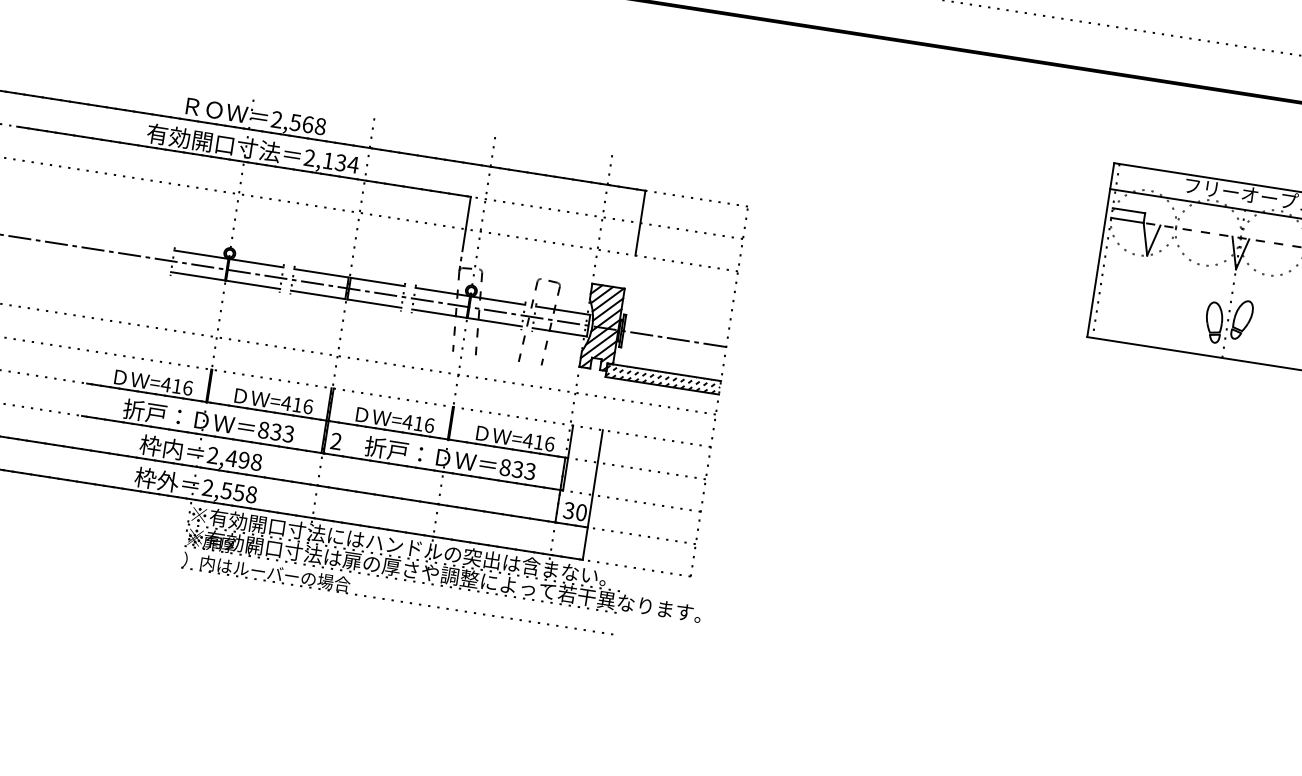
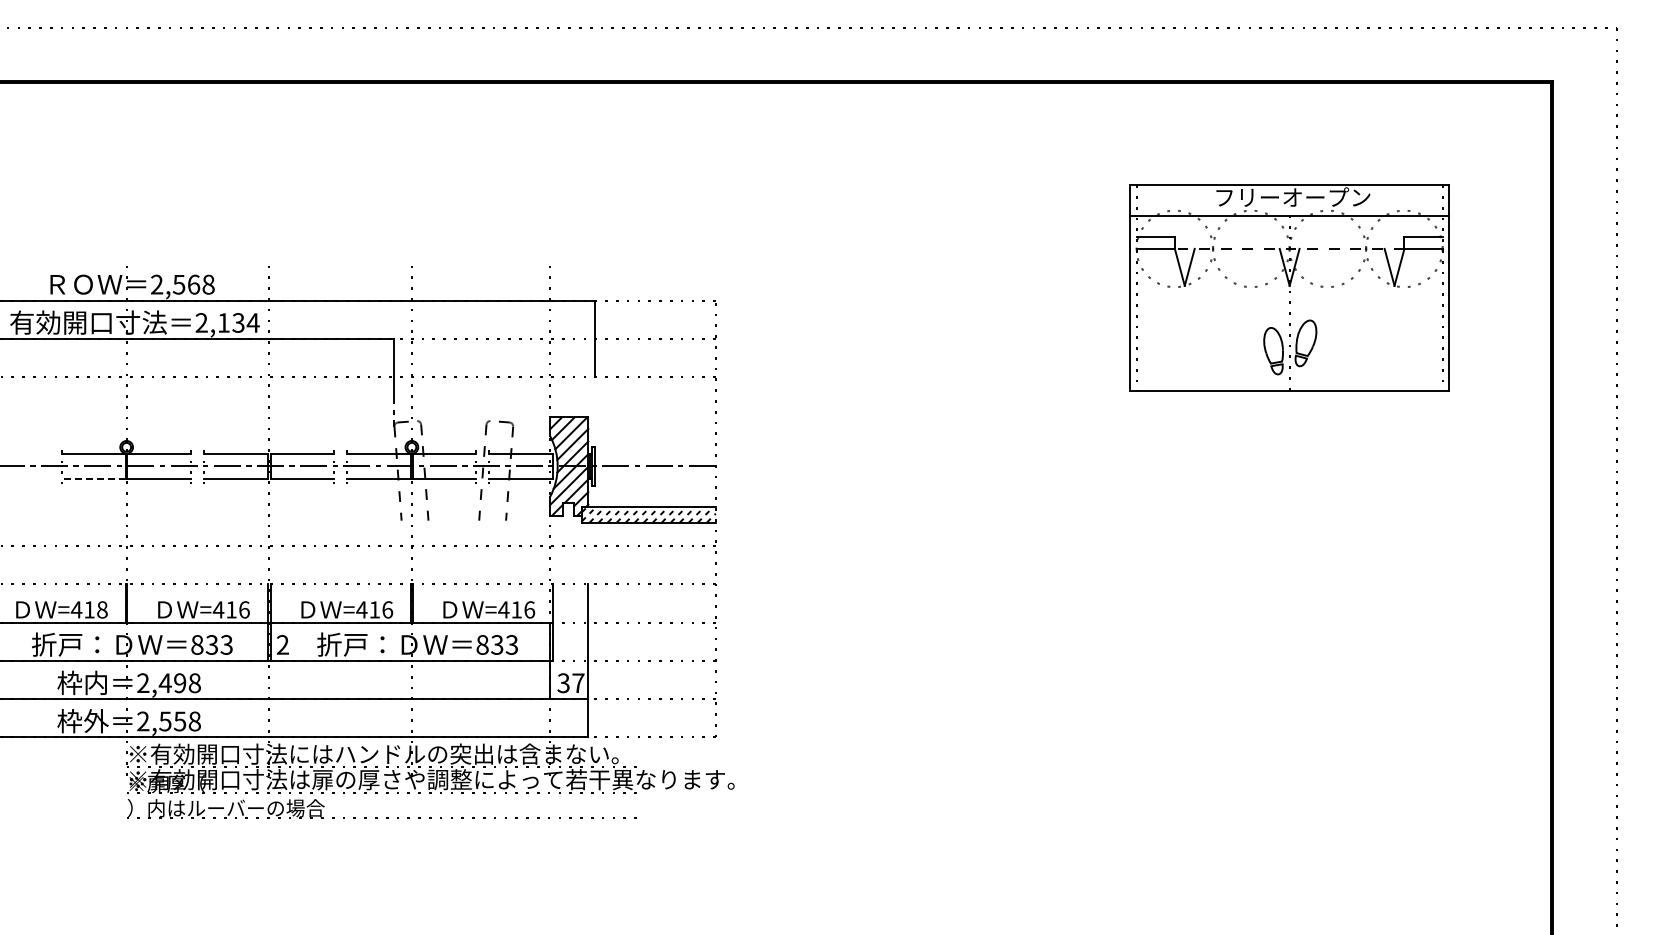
line: (198, 276) -> (94, 479), solid -> dashed
text: (188, 387) -> (102, 609), =416 -> =418
text: (581, 512) -> (578, 683), 30 -> 37

